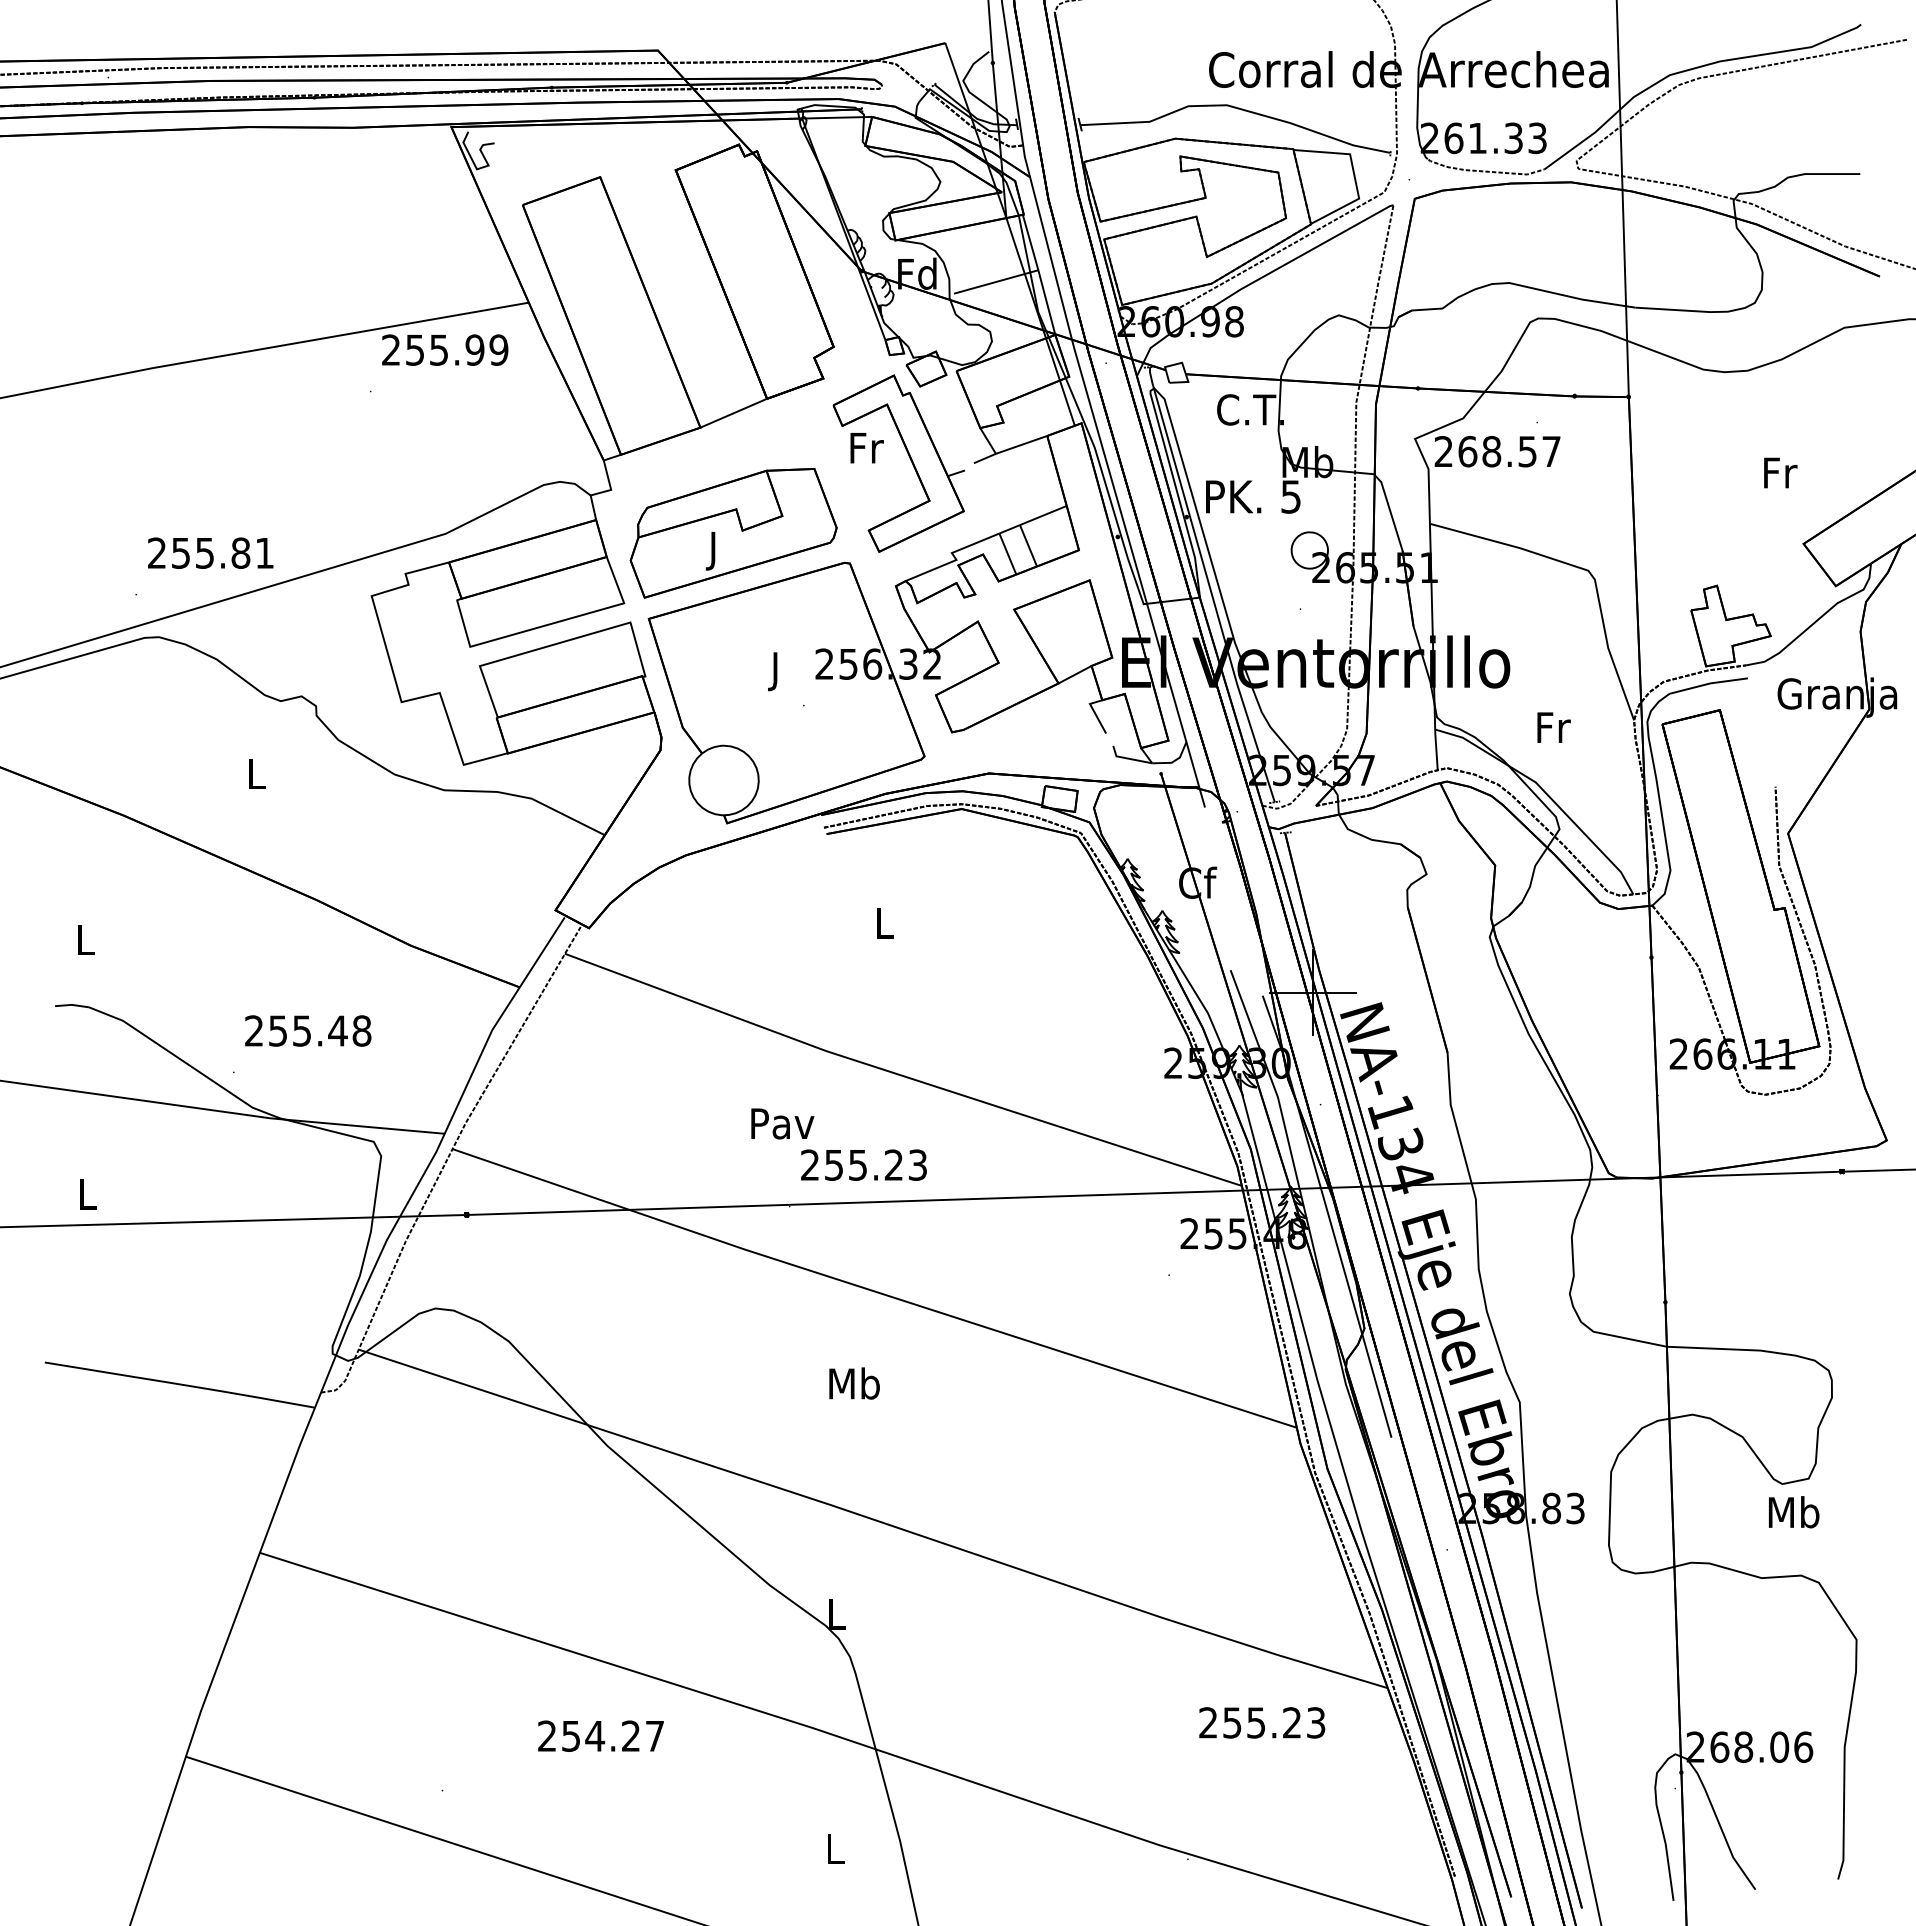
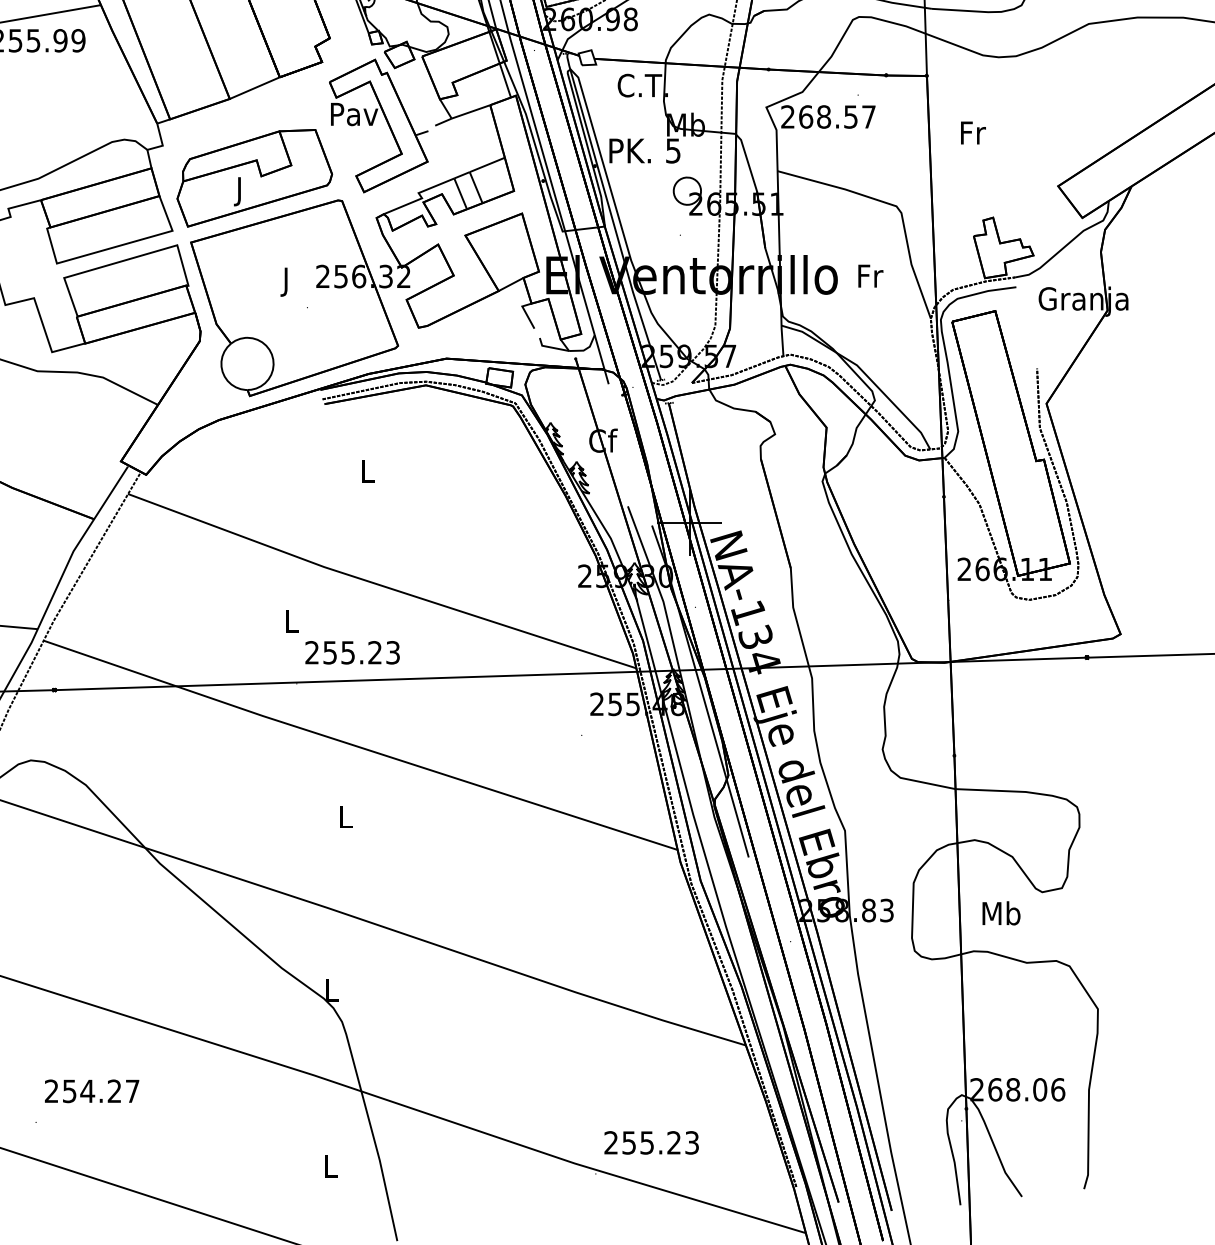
text: (866, 447) -> (354, 113), Fr -> Pav
text: (1780, 472) -> (973, 132), moved
text: (1553, 727) -> (870, 276), moved
text: (782, 1123) -> (291, 621), Pav -> L
text: (854, 1383) -> (345, 816), Mb -> L
text: (1794, 1512) -> (1001, 913), moved
text: (1262, 1722) -> (651, 1142), moved
text: (600, 1735) -> (91, 1090), moved

